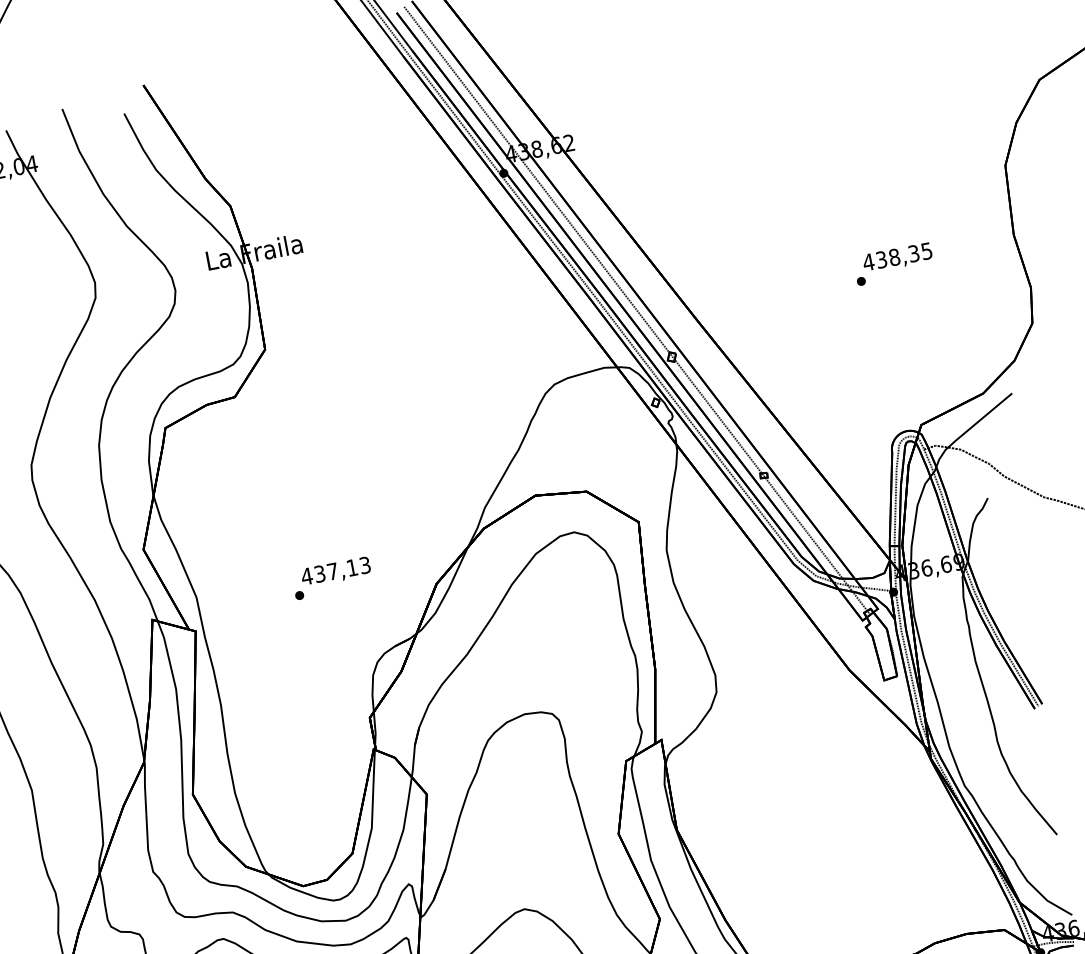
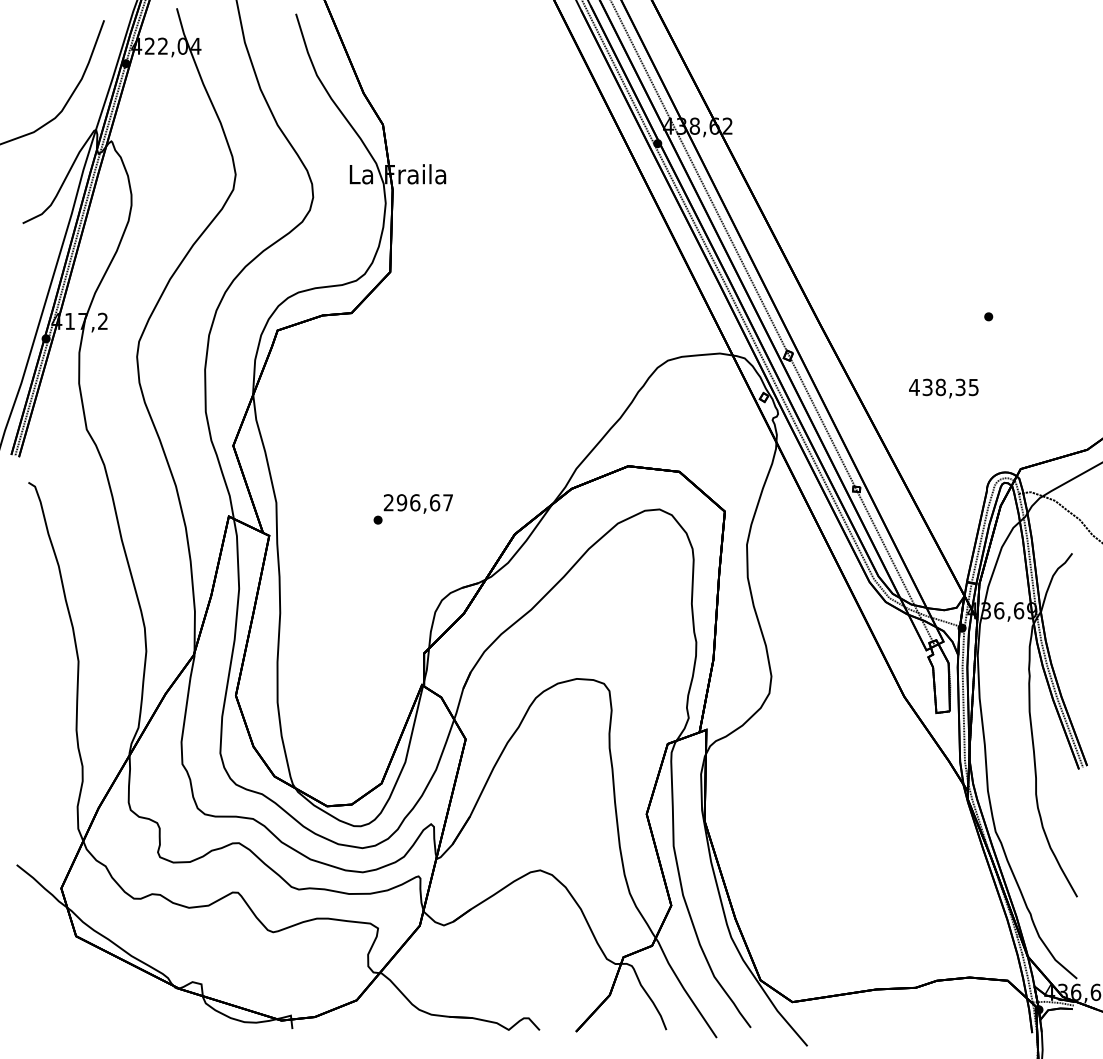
text: (897, 257) -> (943, 388), moved
text: (336, 570) -> (418, 502), 437,13 -> 296,67

